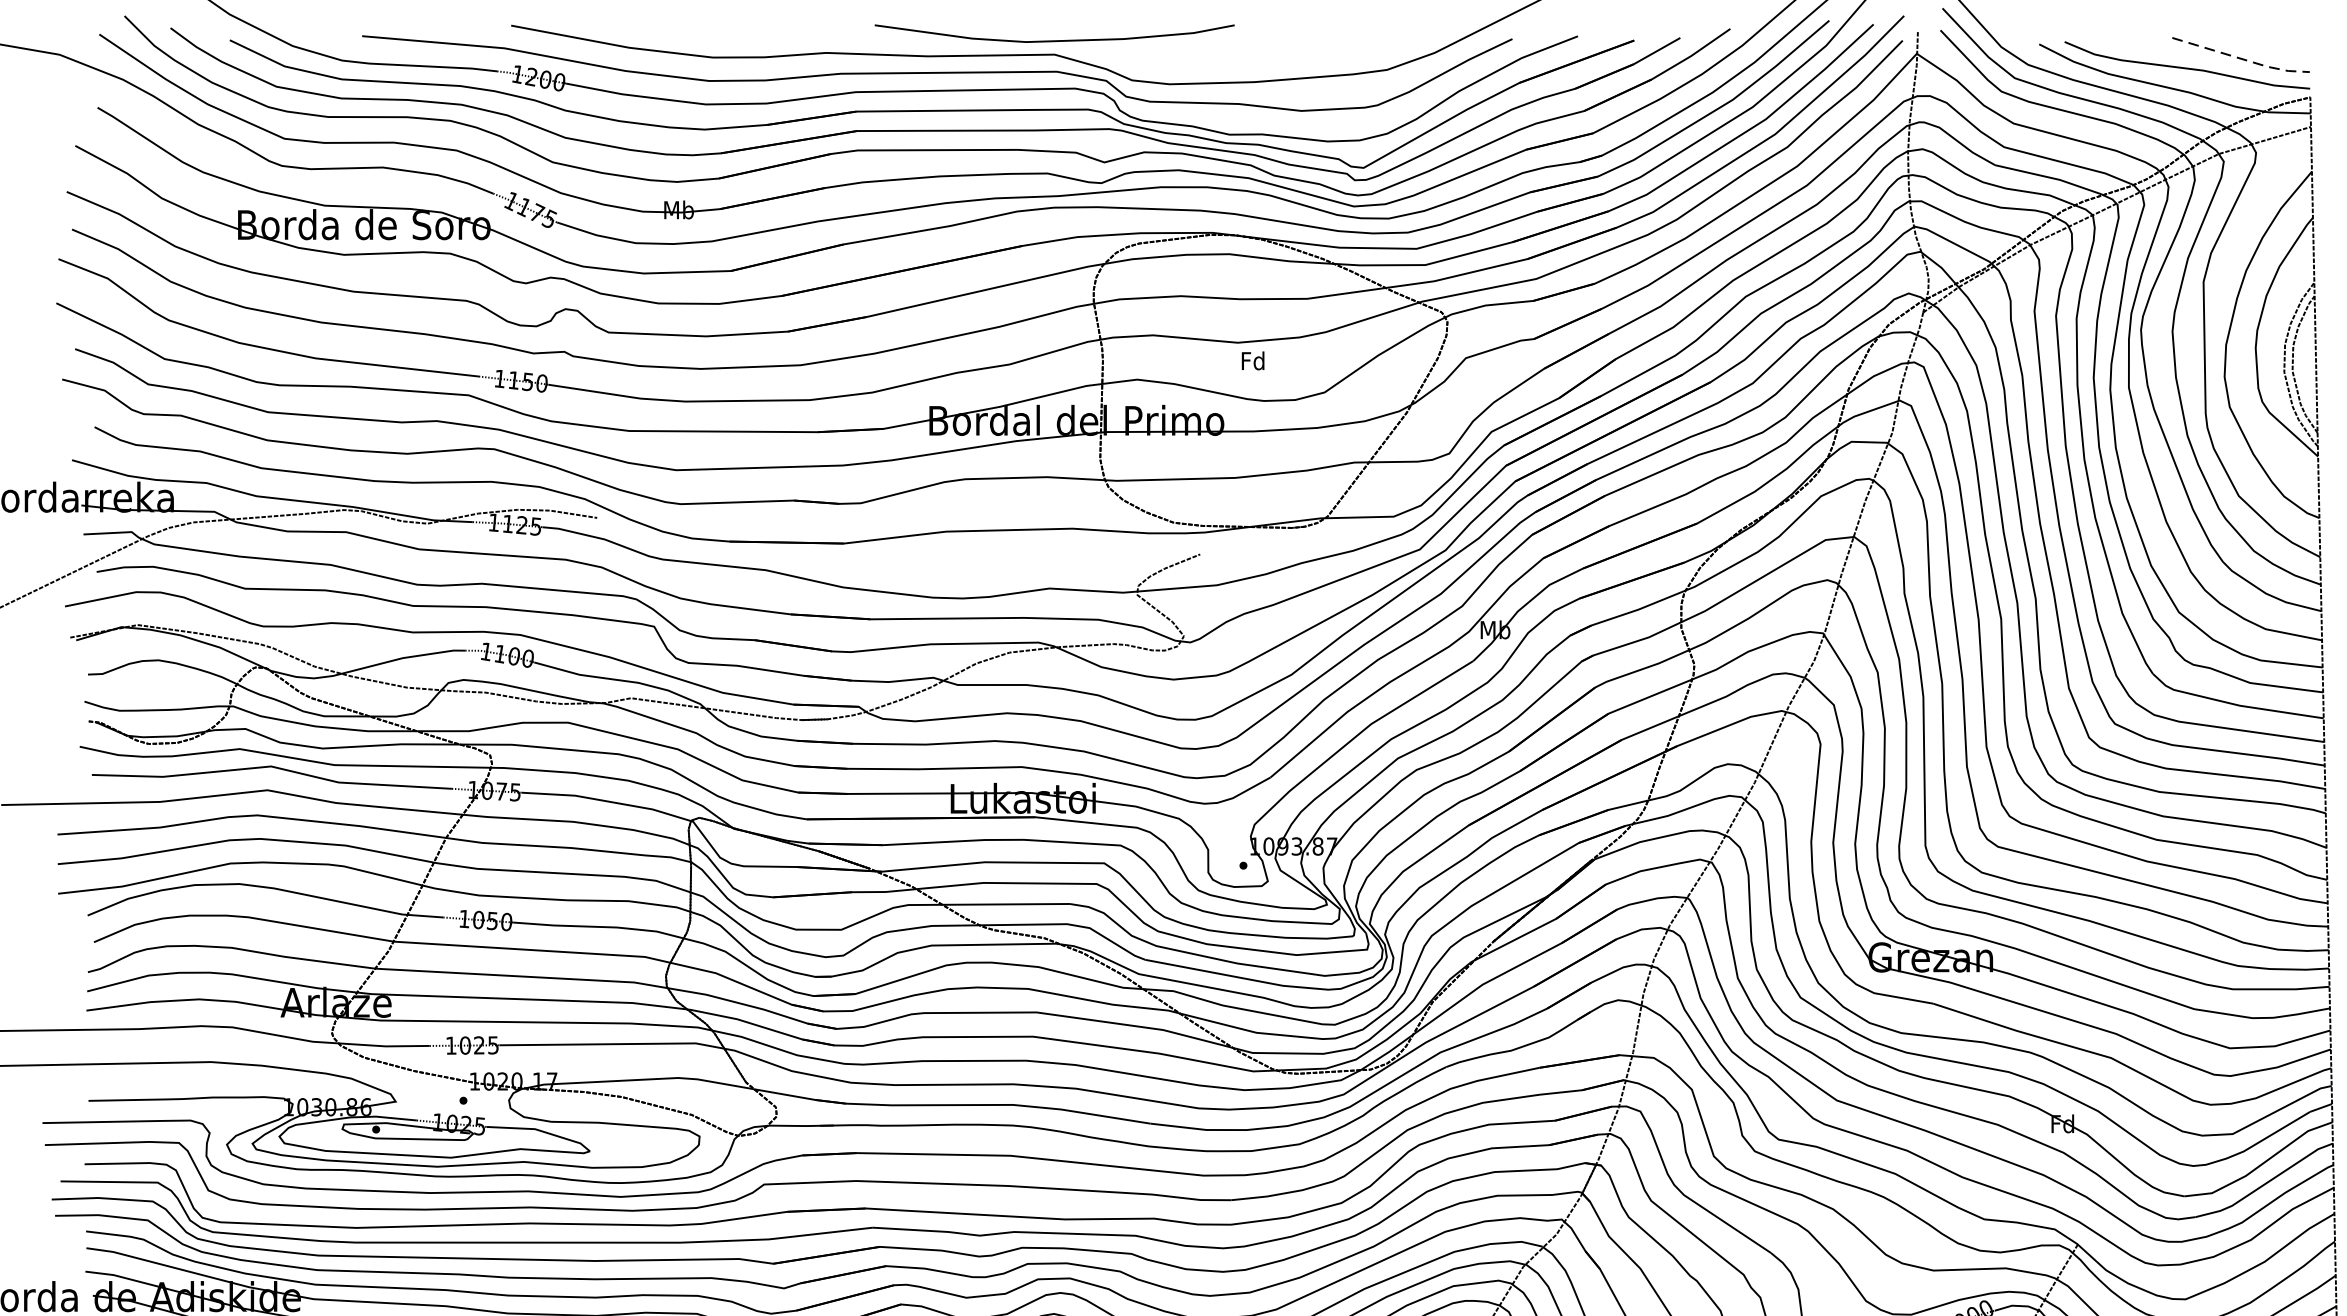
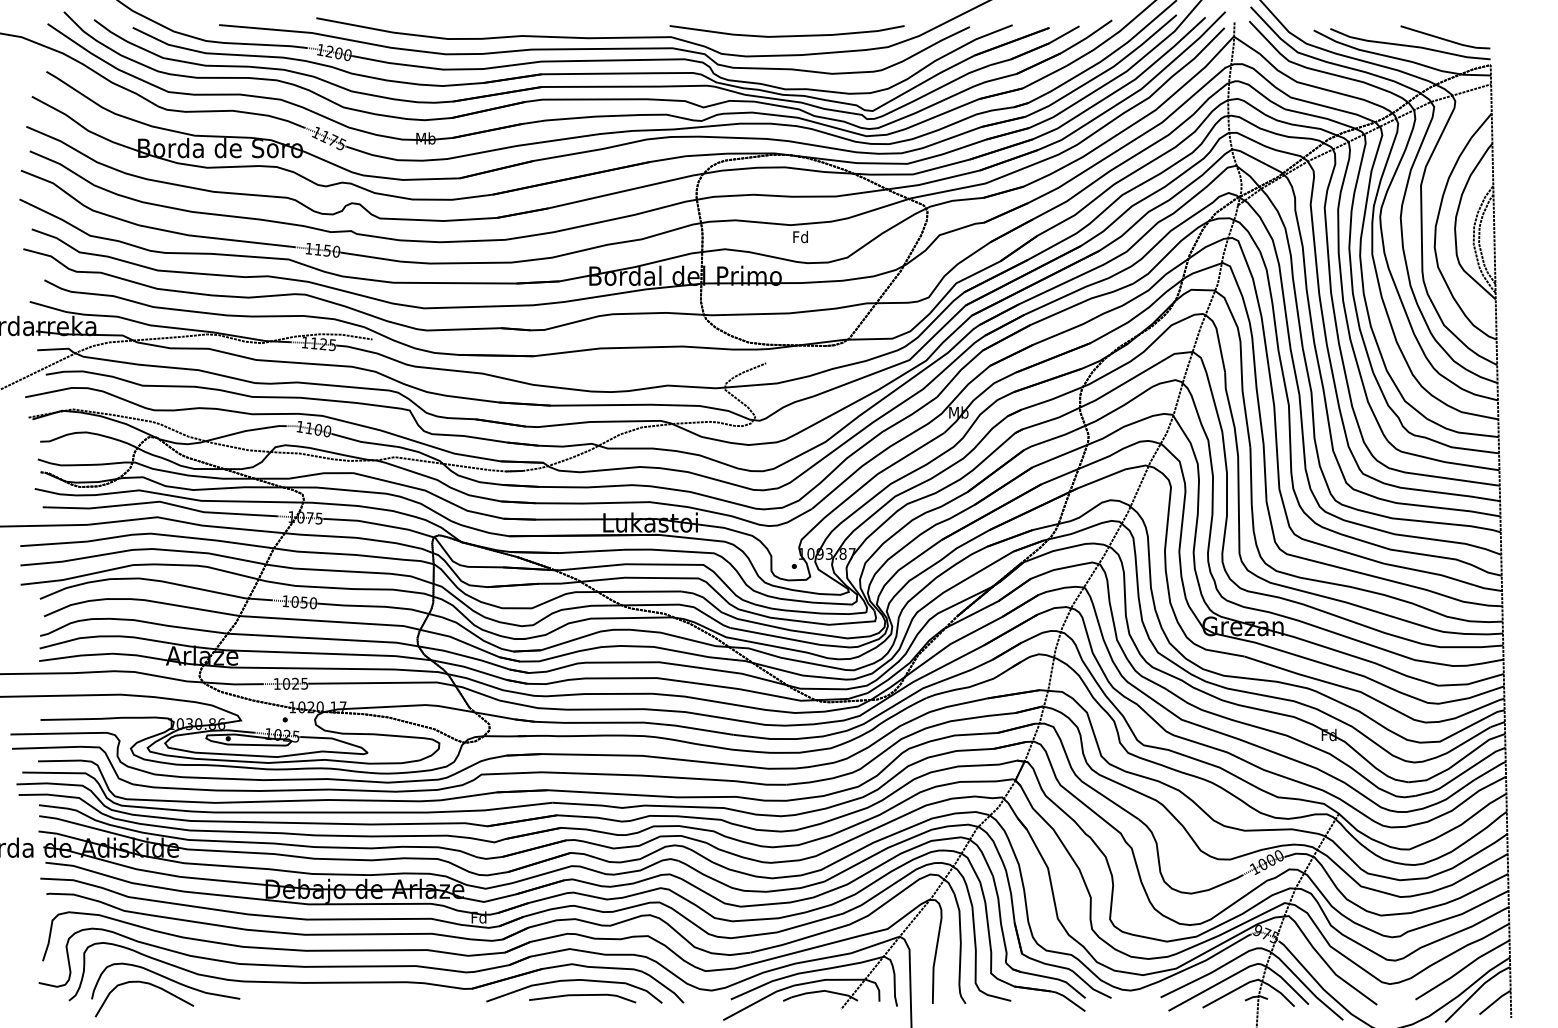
curve: (1053, 39) -> (786, 35), moved
line: (2242, 59) -> (1446, 40), dashed -> solid

